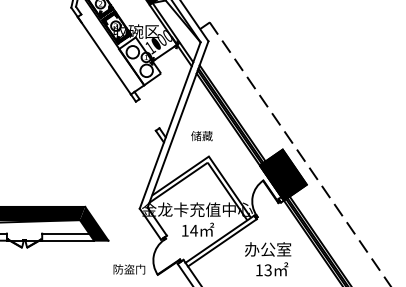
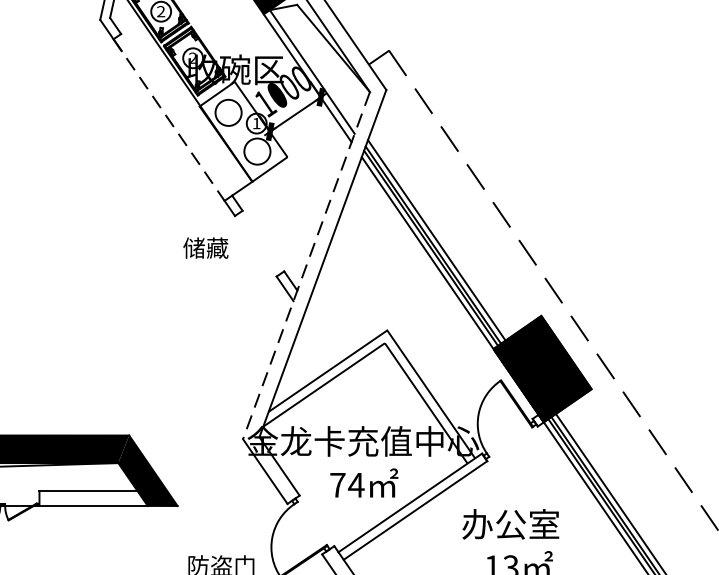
line: (104, 55) -> (169, 119), solid -> dashed
line: (170, 125) -> (307, 265), solid -> dashed
text: (201, 136) -> (204, 248), moved
text: (184, 230) -> (336, 484), 14 -> 74

